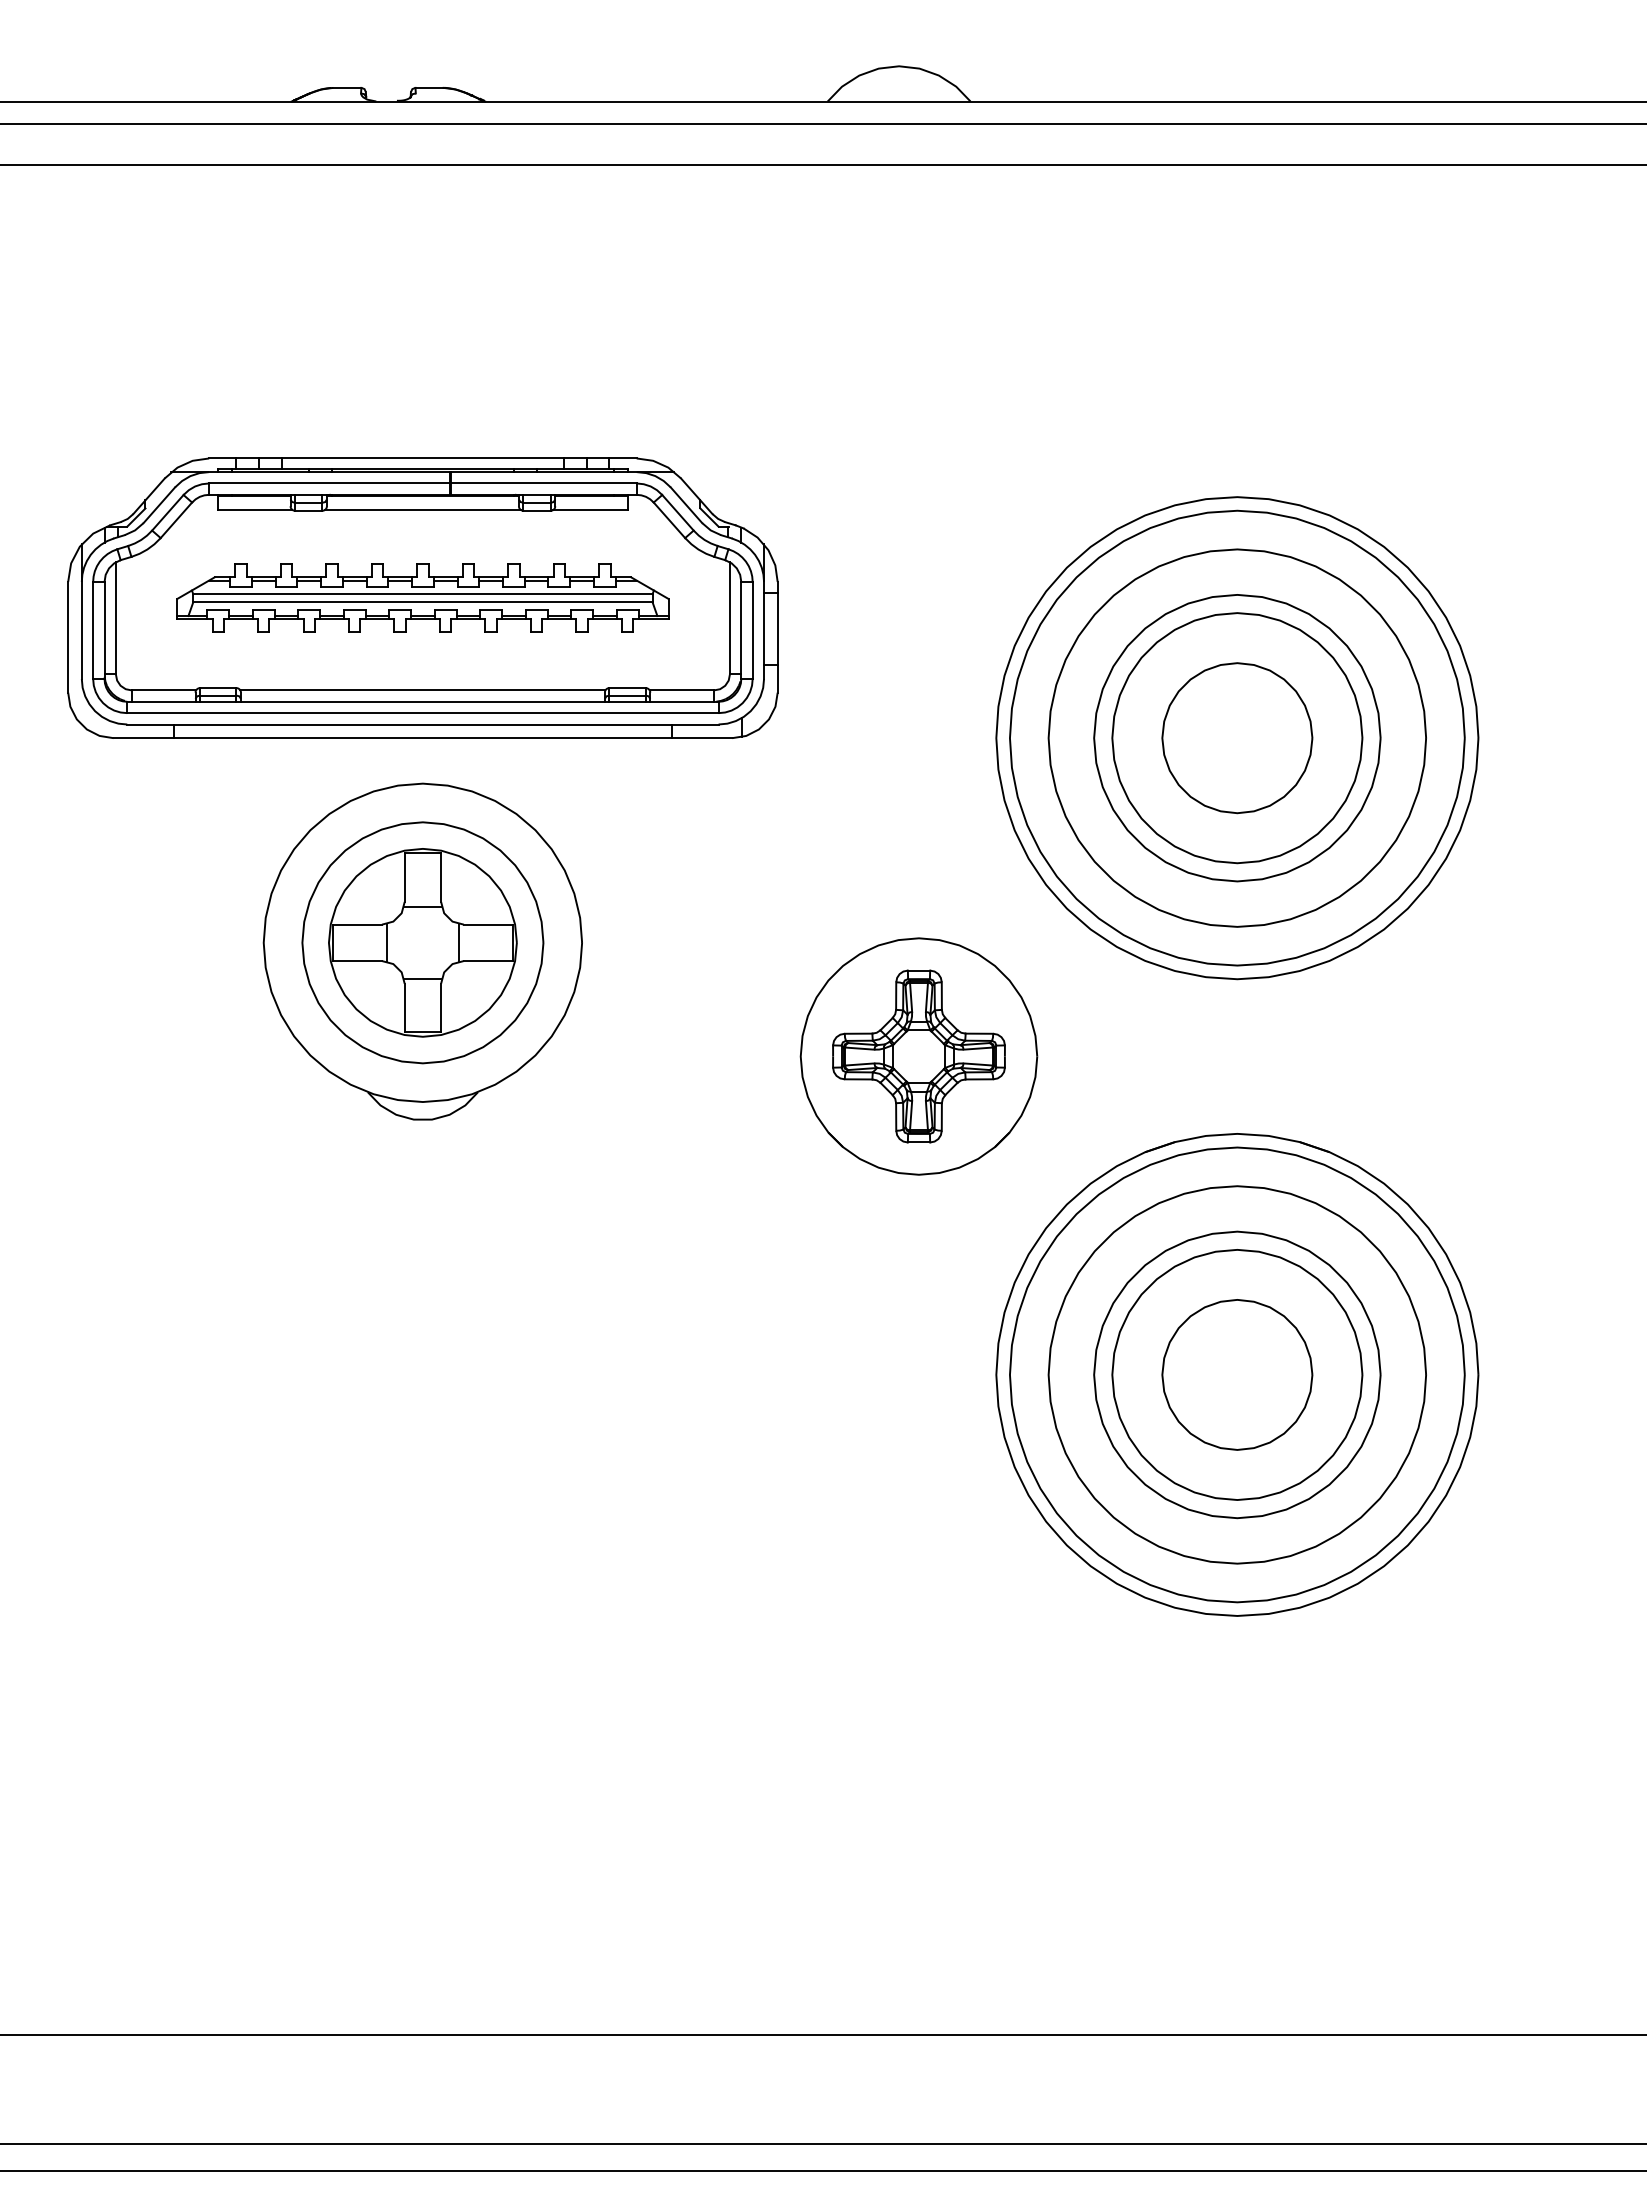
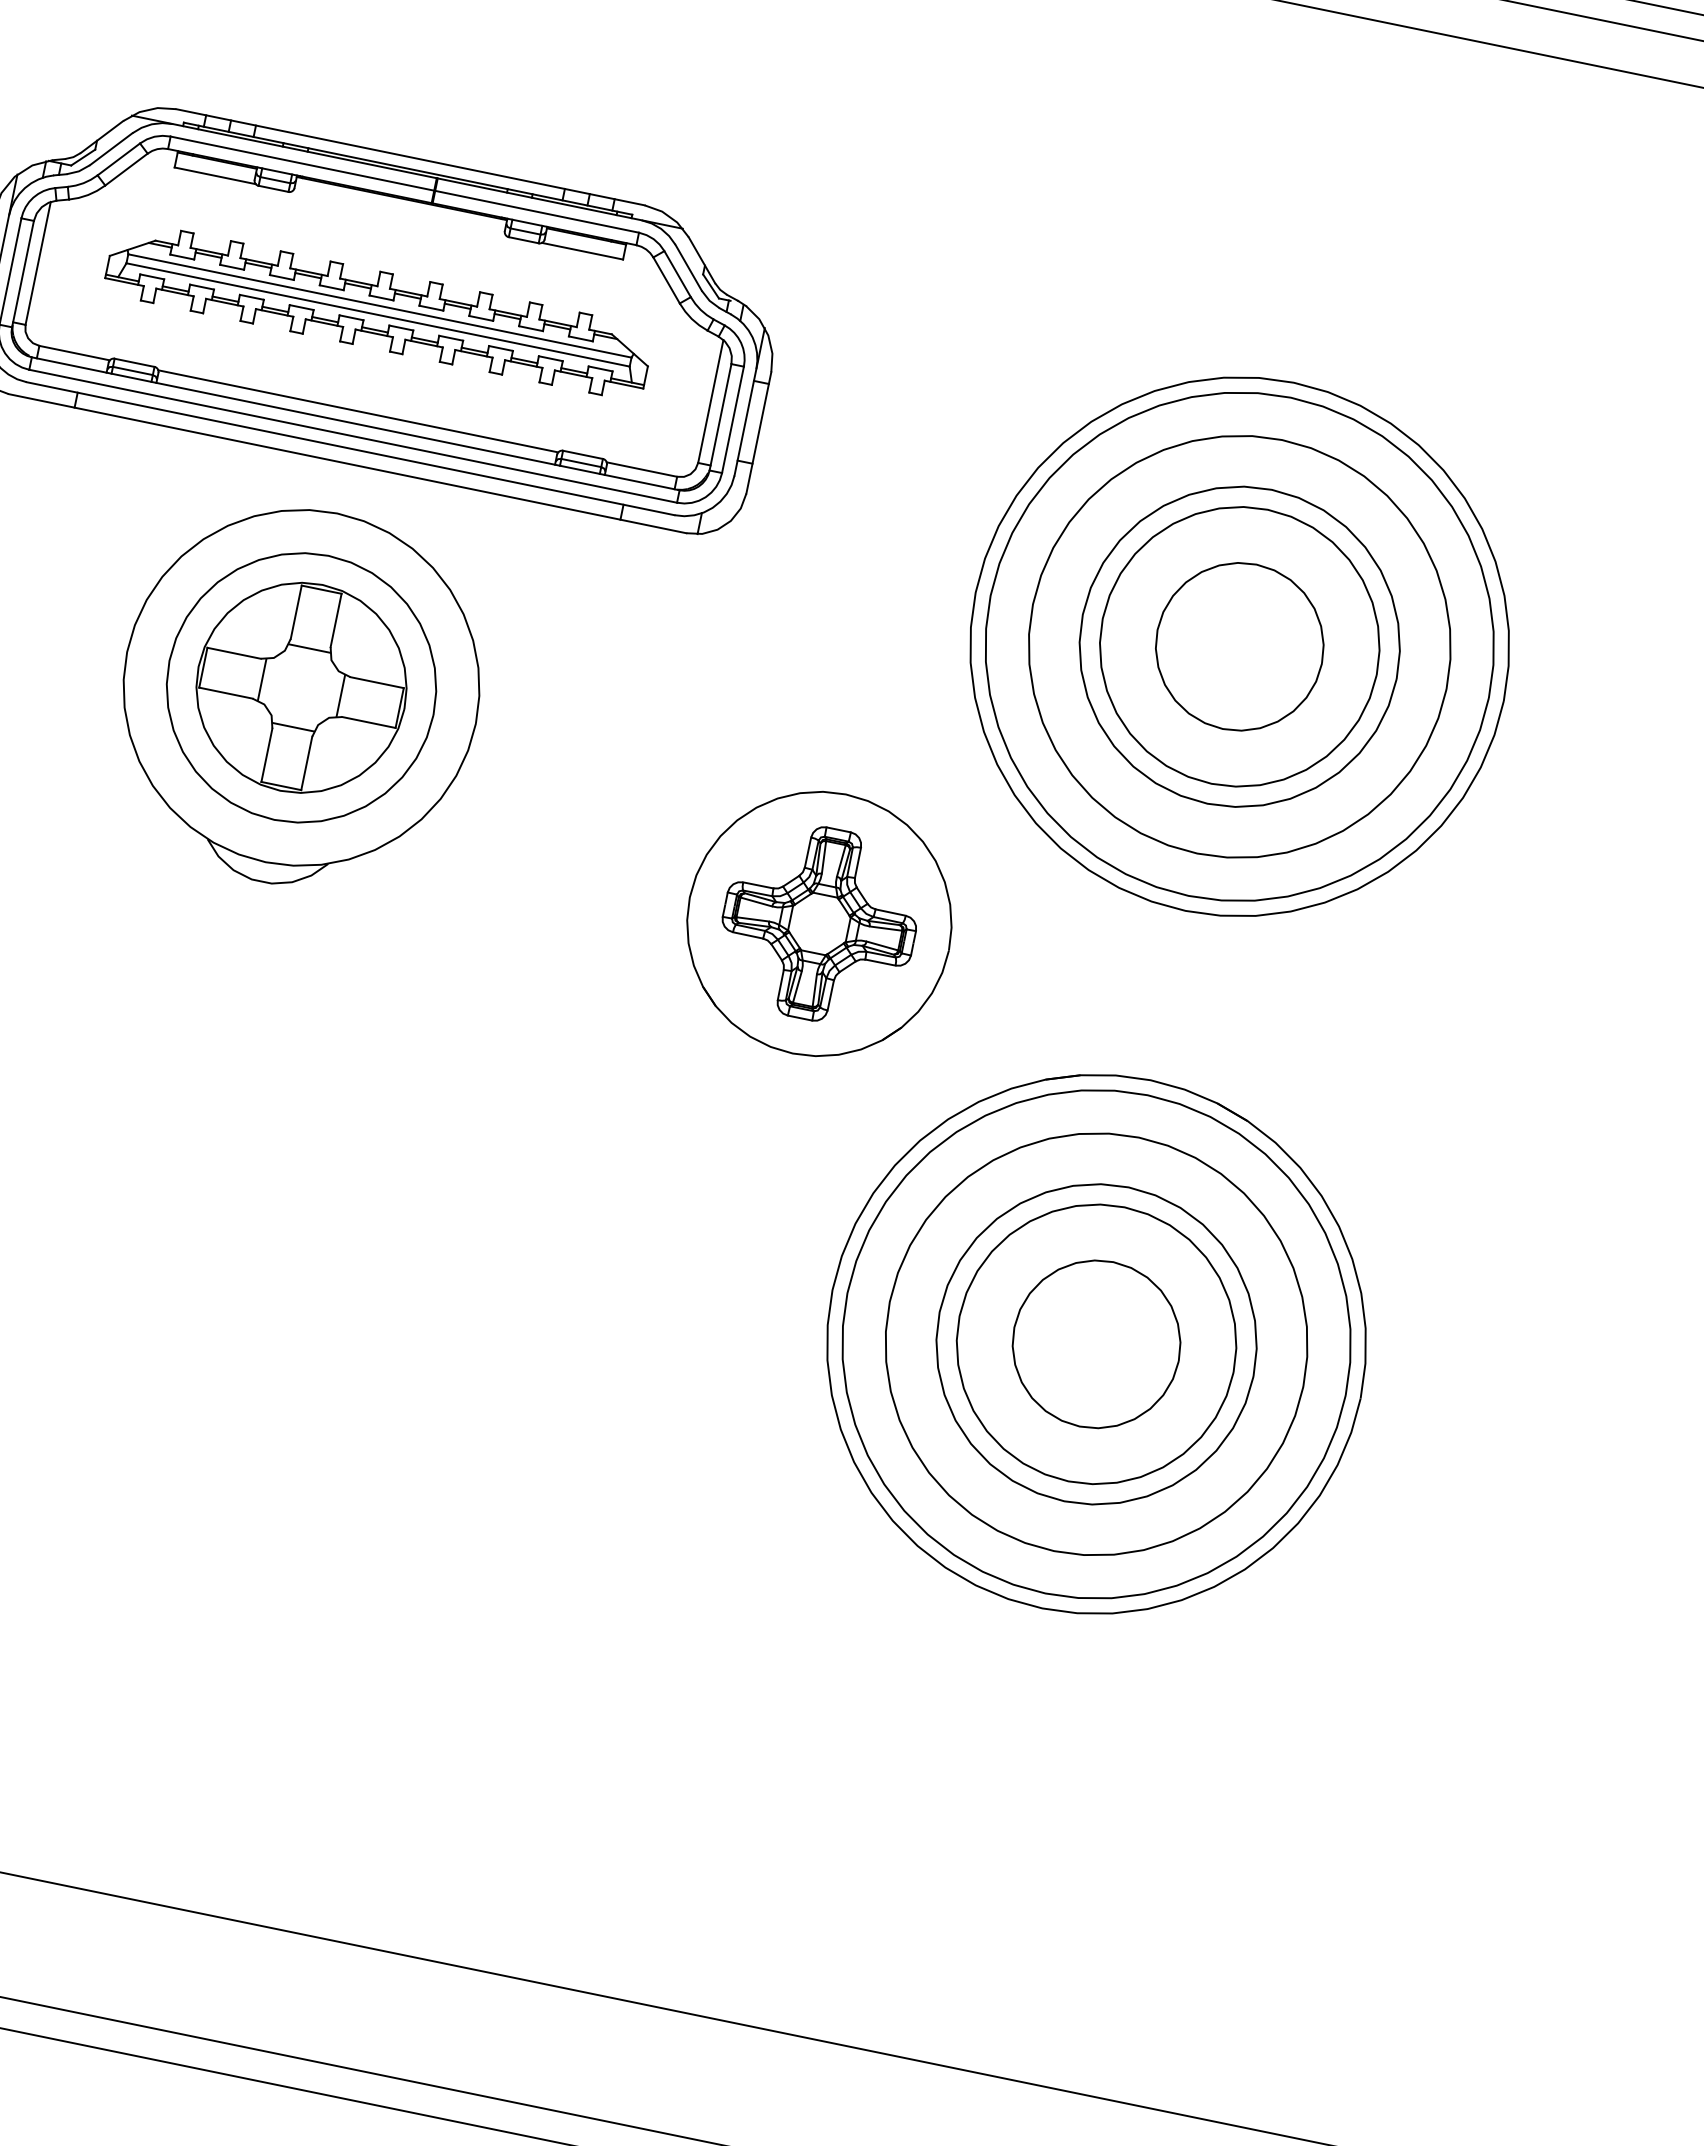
line: (422, 509) -> (398, 213), removed

